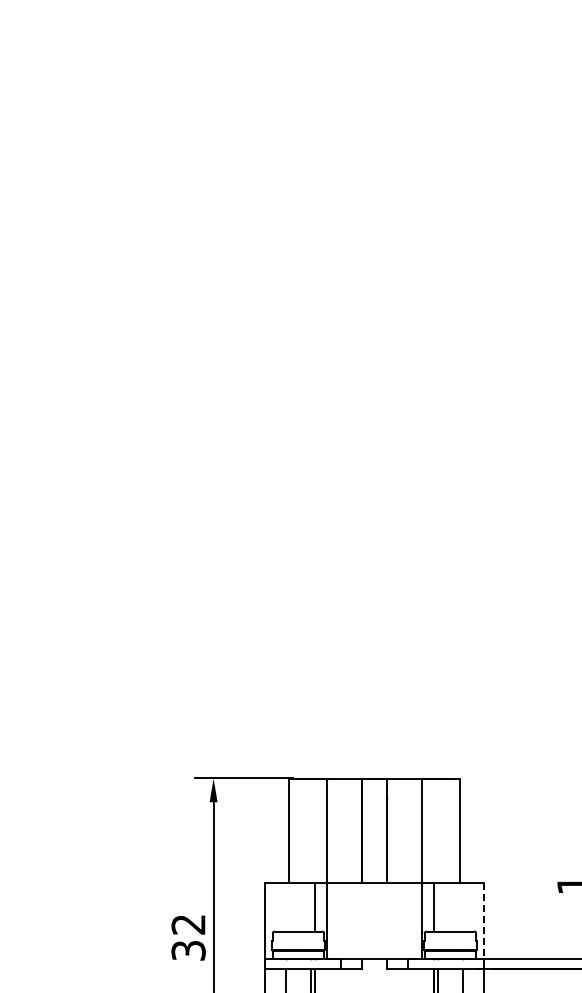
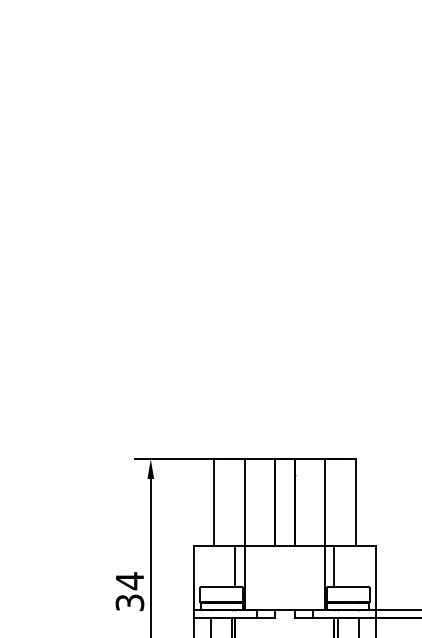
line: (483, 921) -> (375, 578), dashed -> solid
text: (188, 924) -> (129, 580), 32 -> 34

